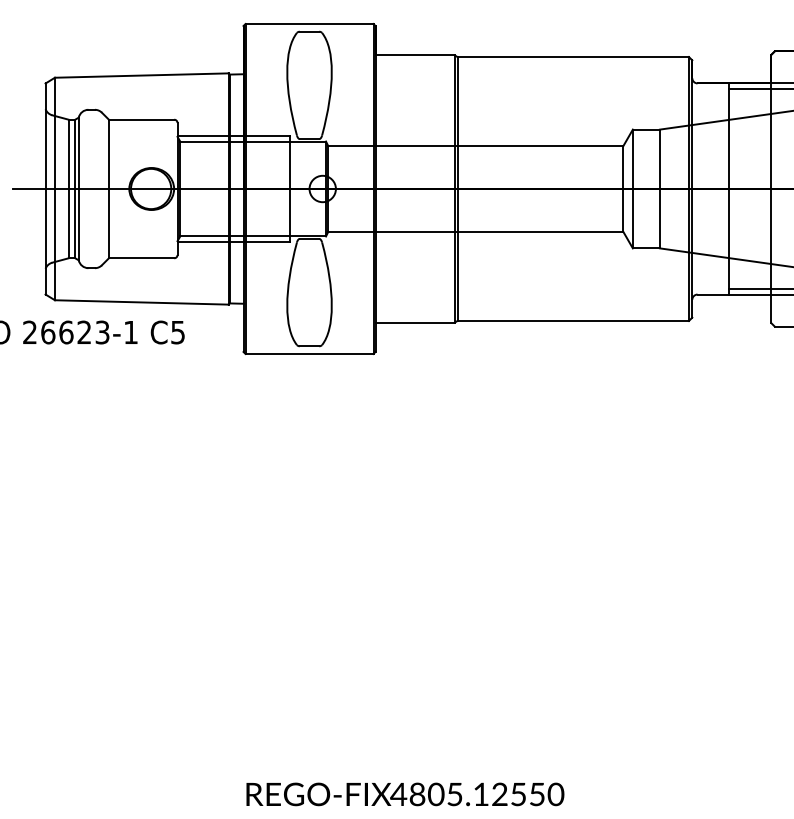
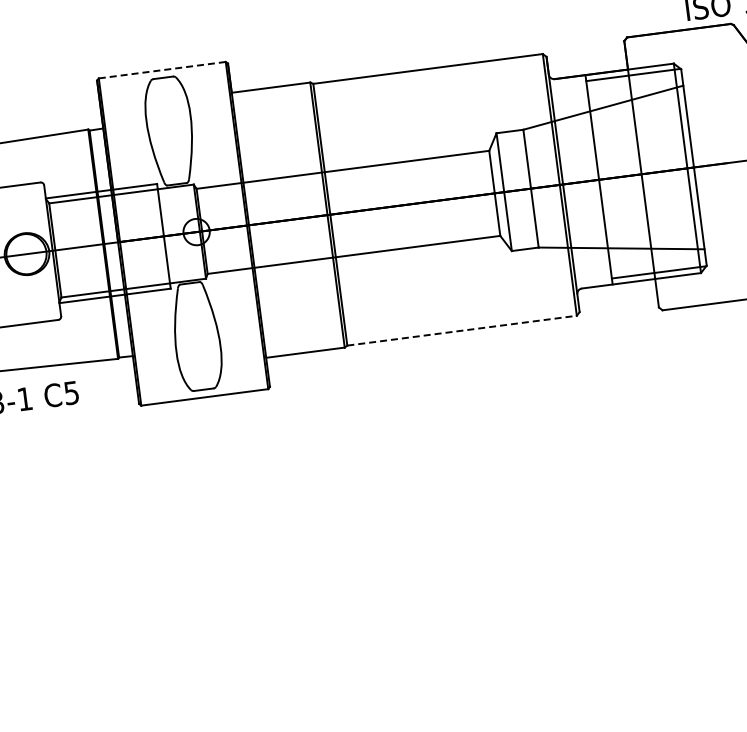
line: (310, 24) -> (163, 70), solid -> dashed
line: (573, 320) -> (462, 330), solid -> dashed

